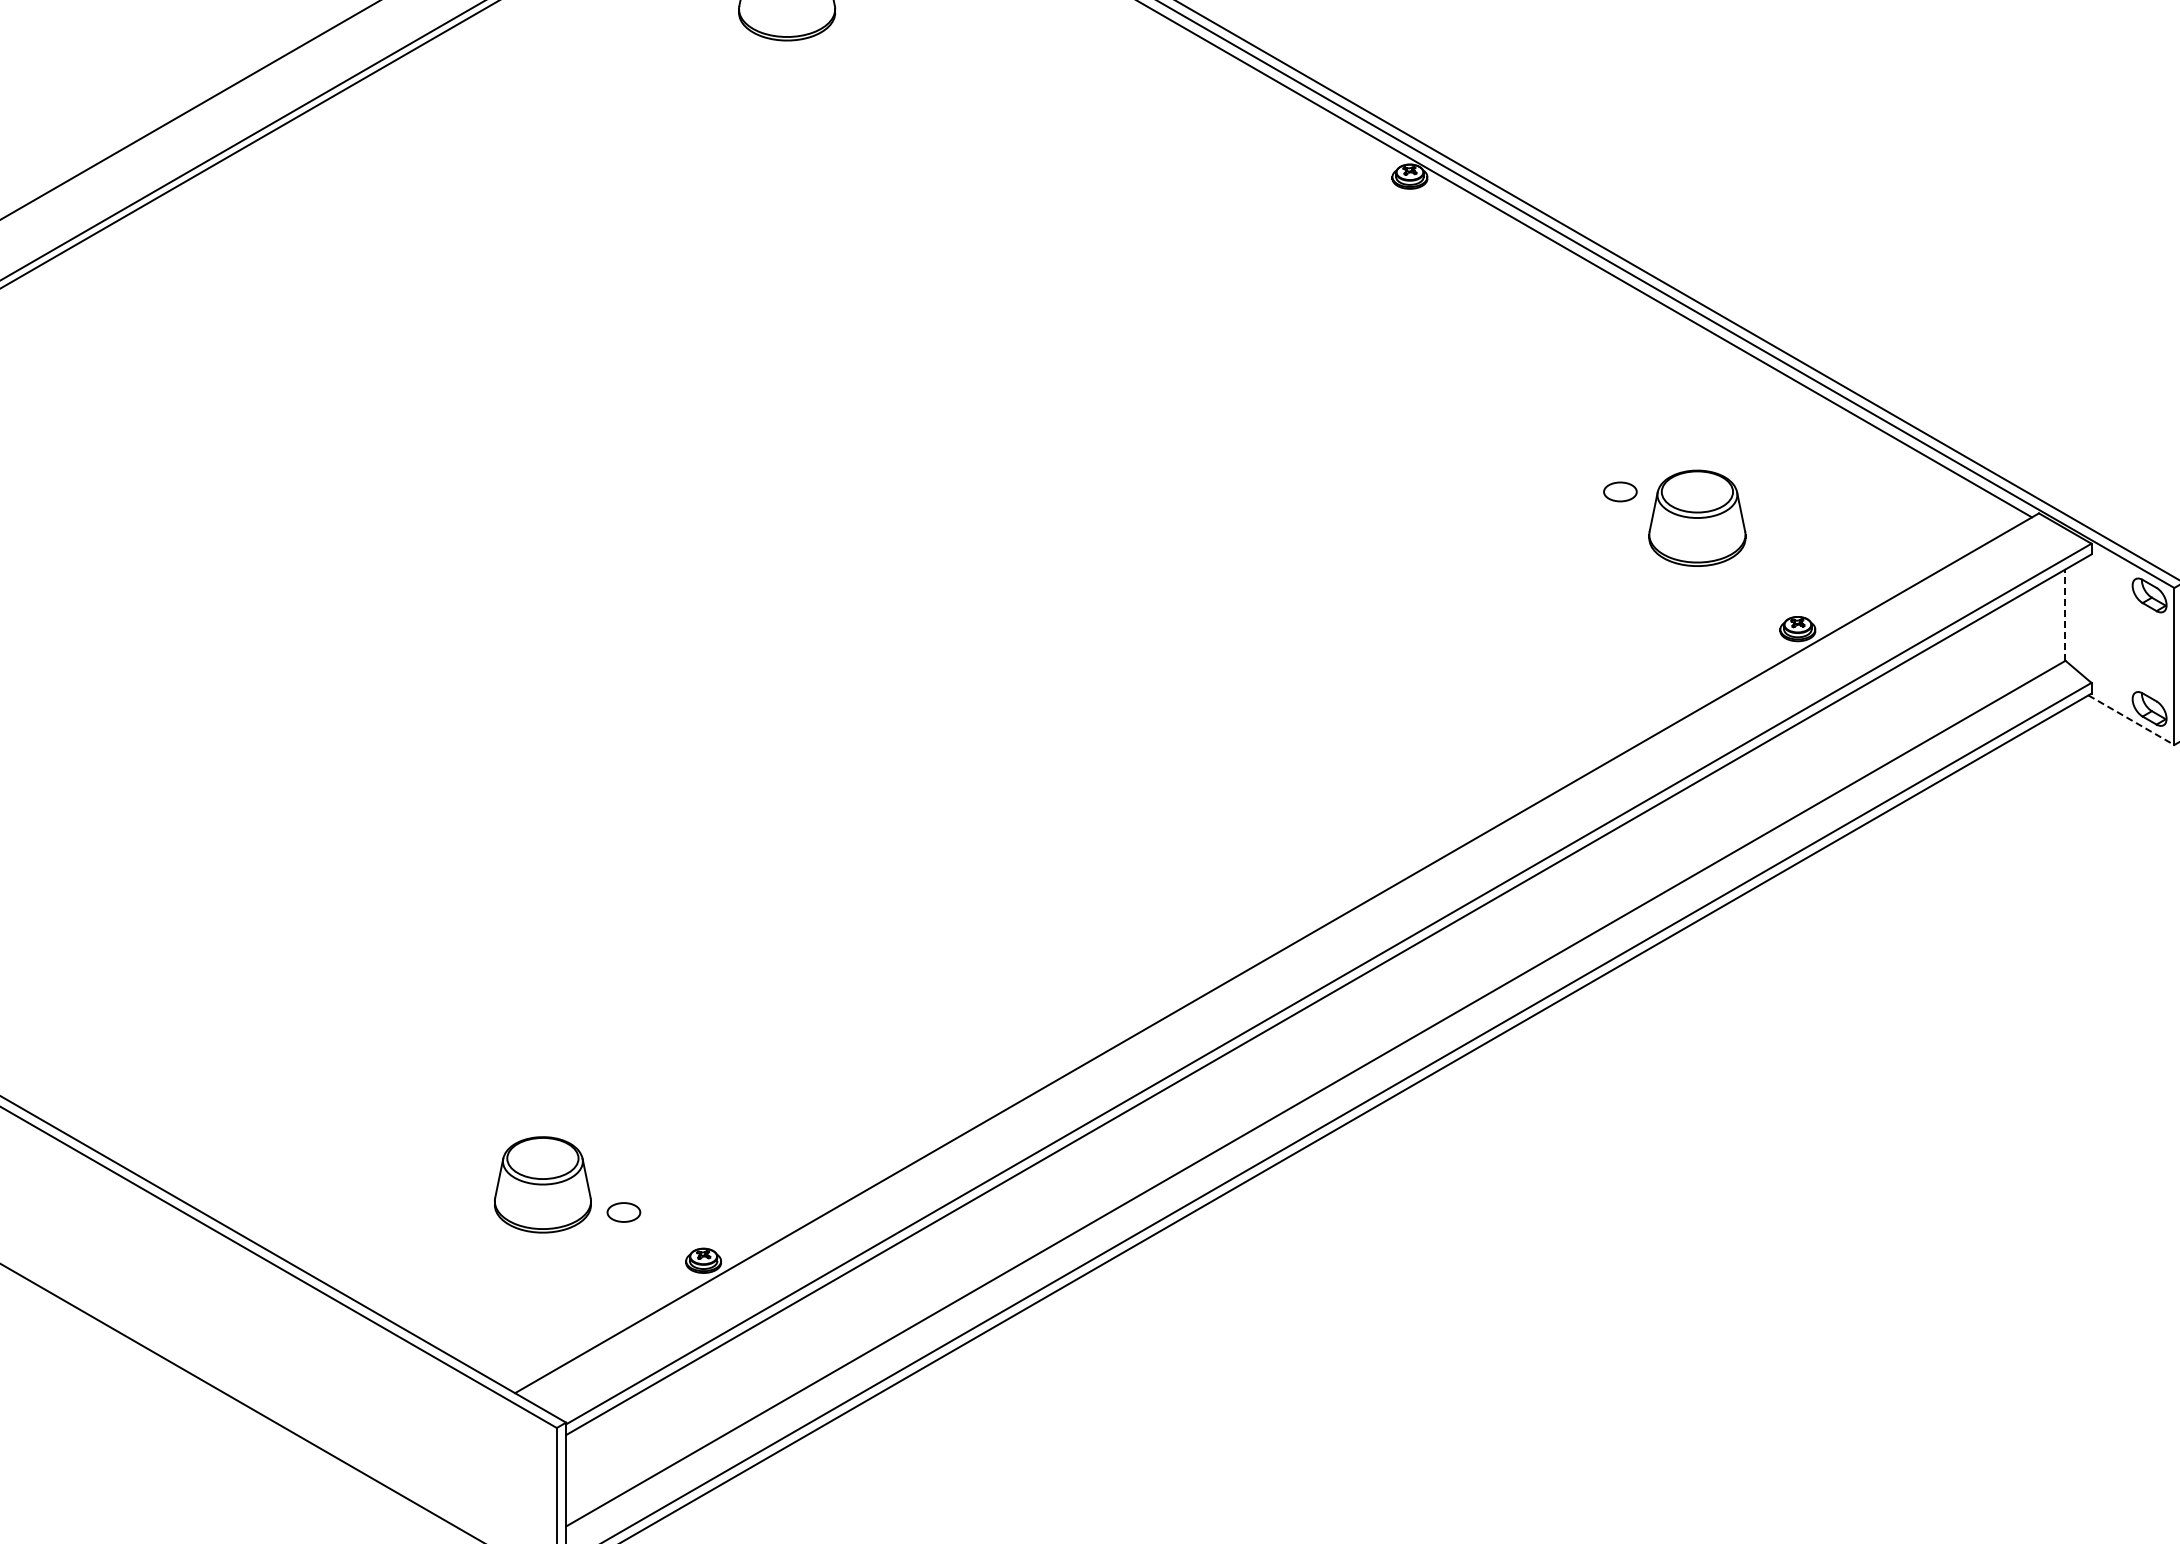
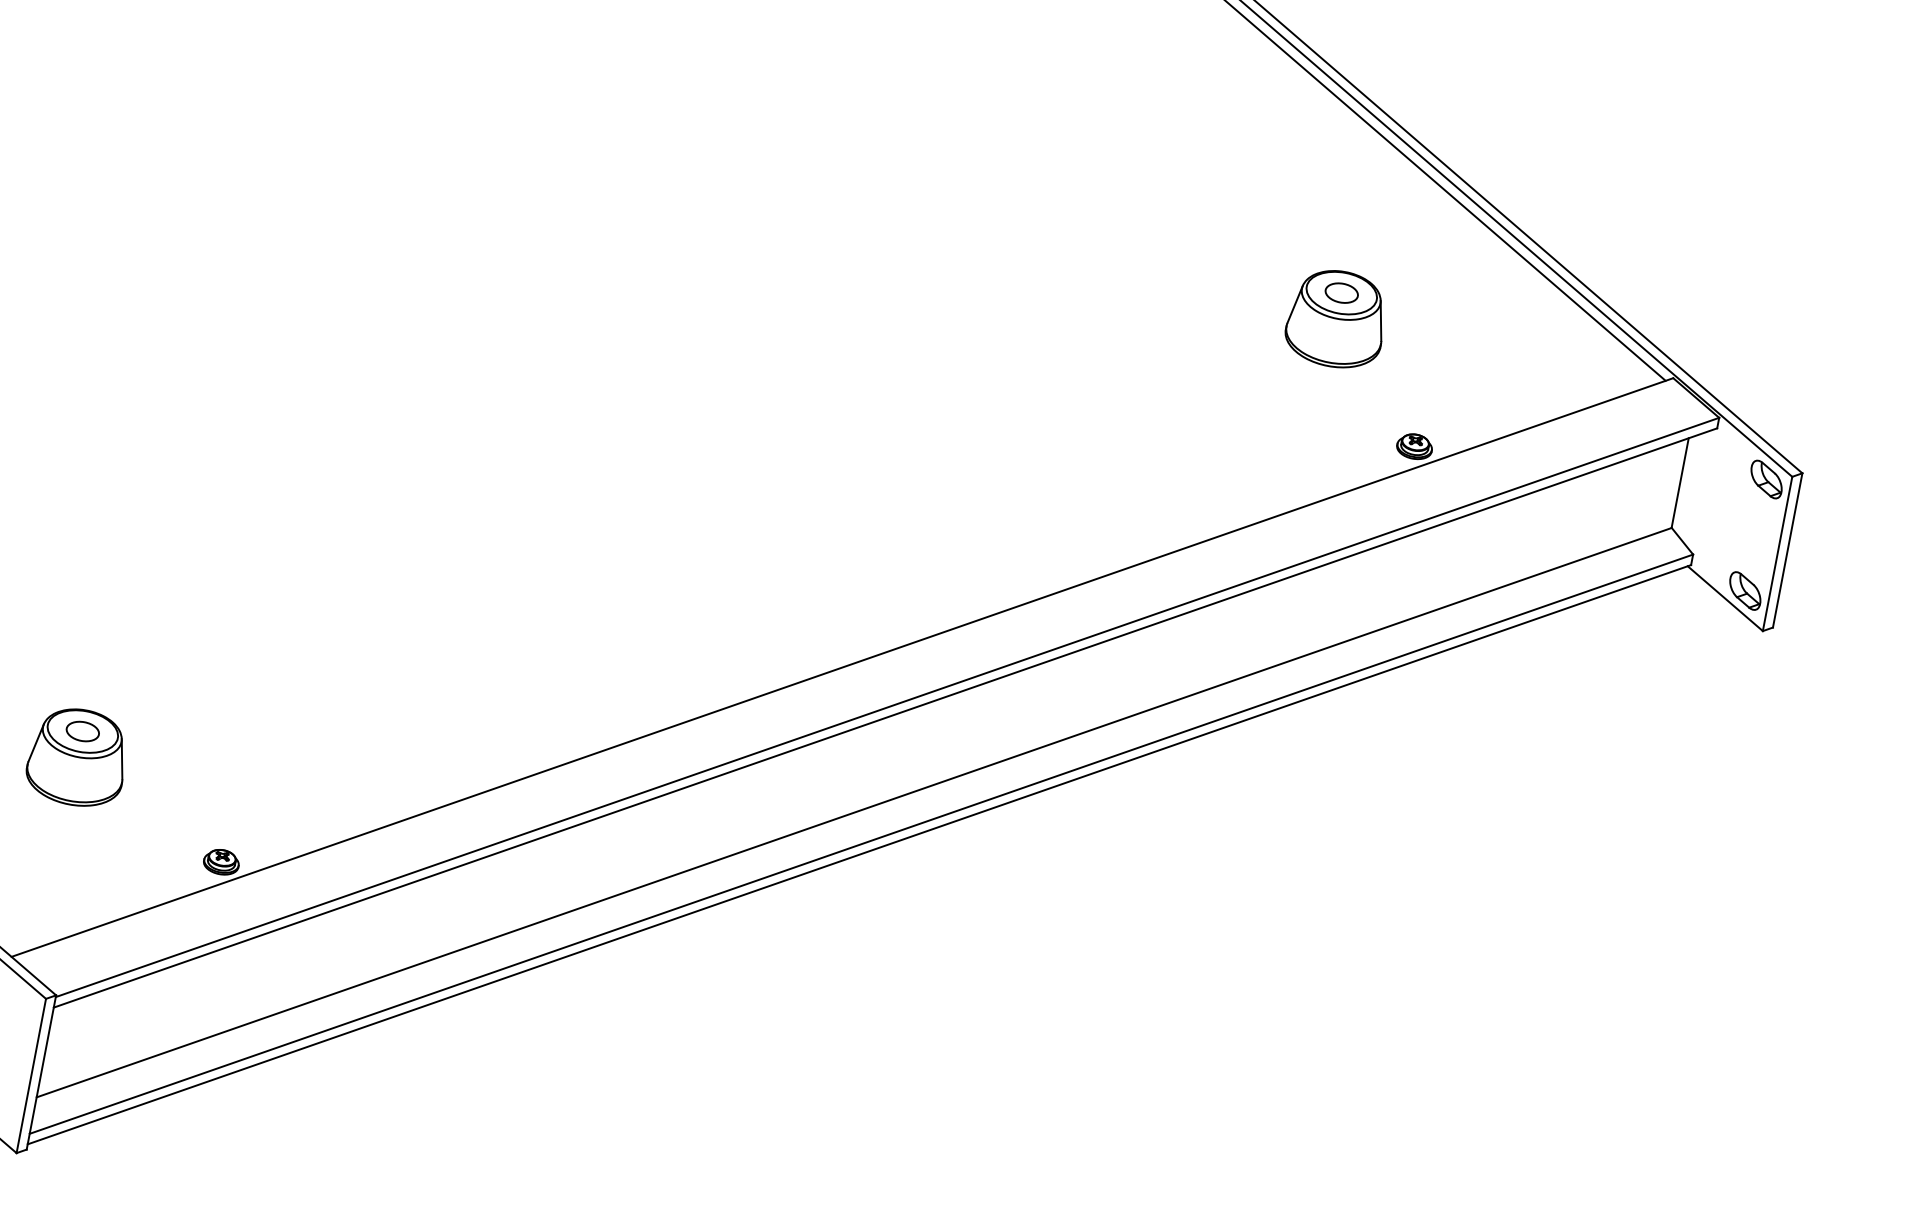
part: (1620, 491) -> (1341, 292), moved
line: (2065, 615) -> (1680, 483), dashed -> solid
line: (2131, 720) -> (1725, 598), dashed -> solid
part: (623, 1212) -> (82, 731), moved

